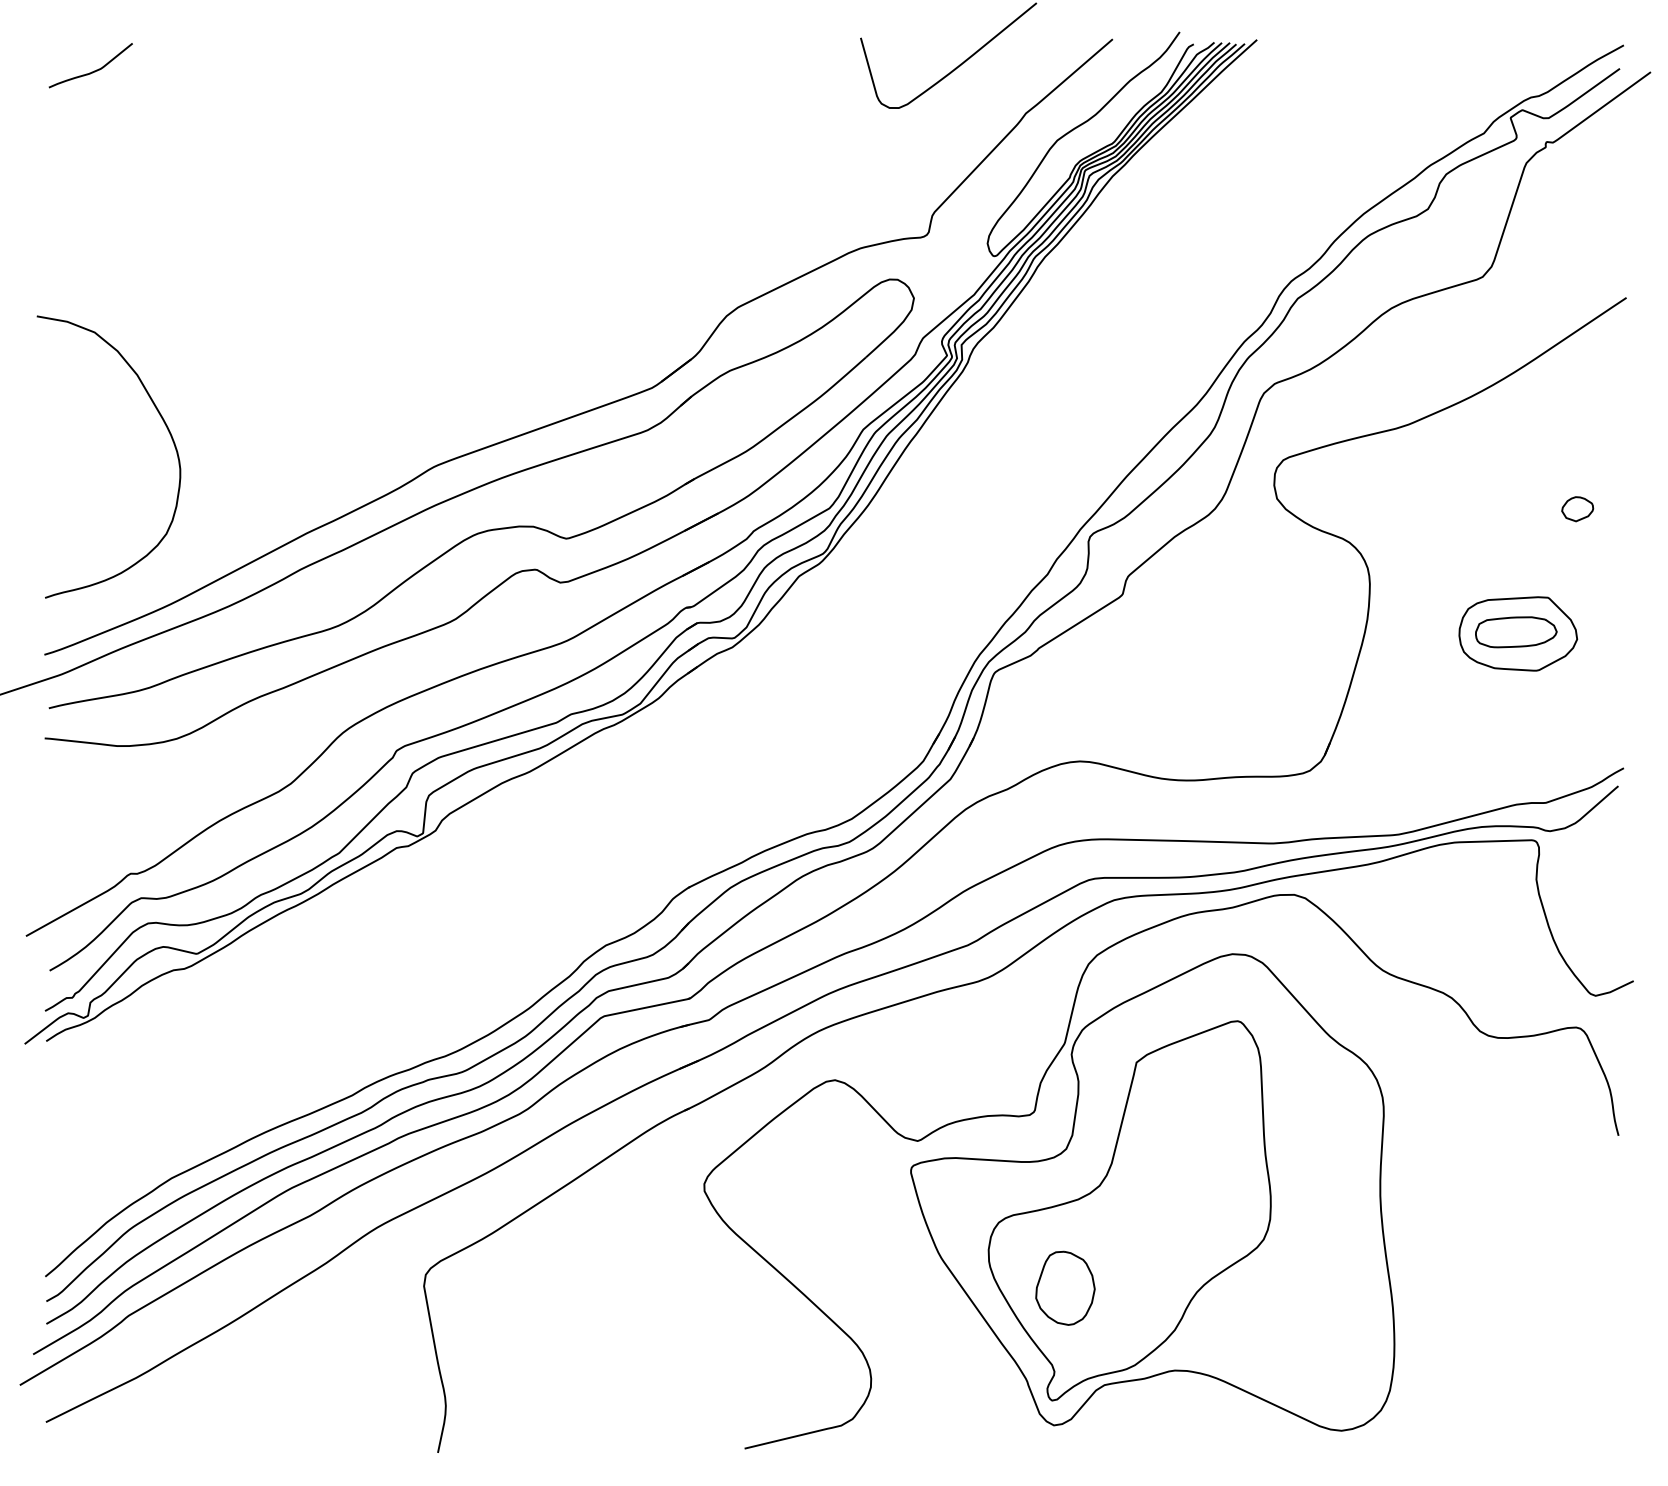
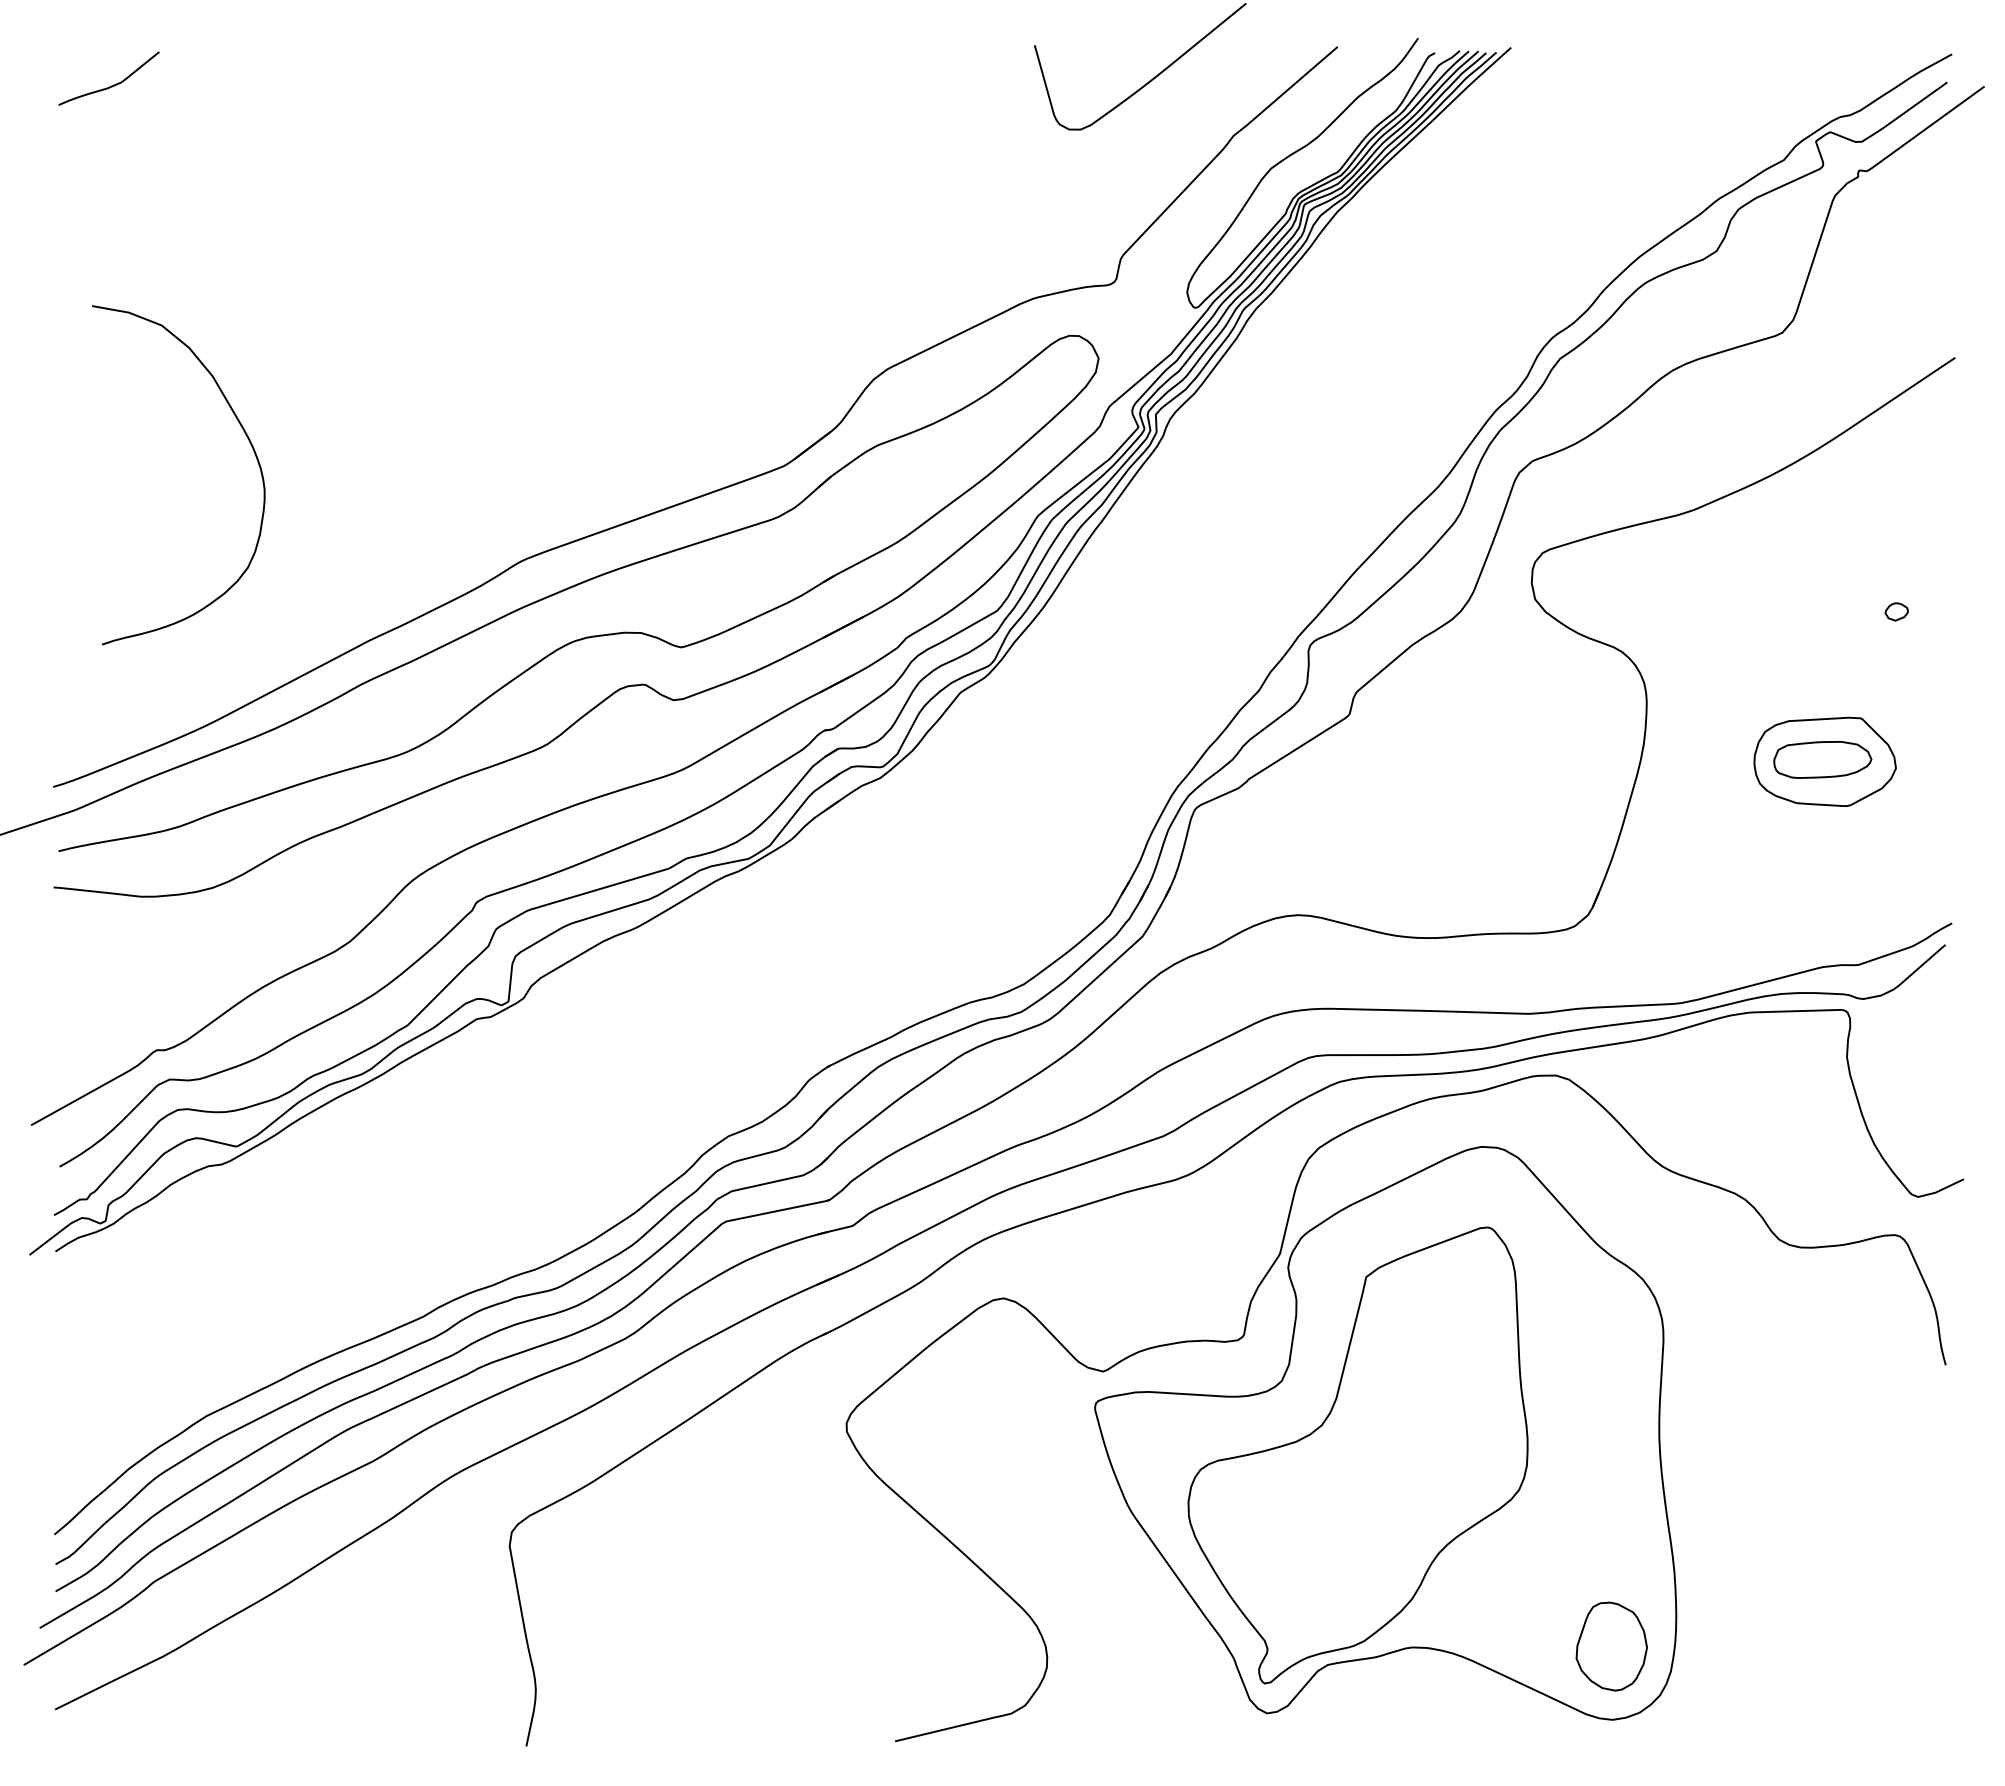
curve: (169, 433) -> (251, 447), moved
part: (1577, 508) -> (1896, 611), size x0.6
part: (1065, 1288) -> (1611, 1646), moved

